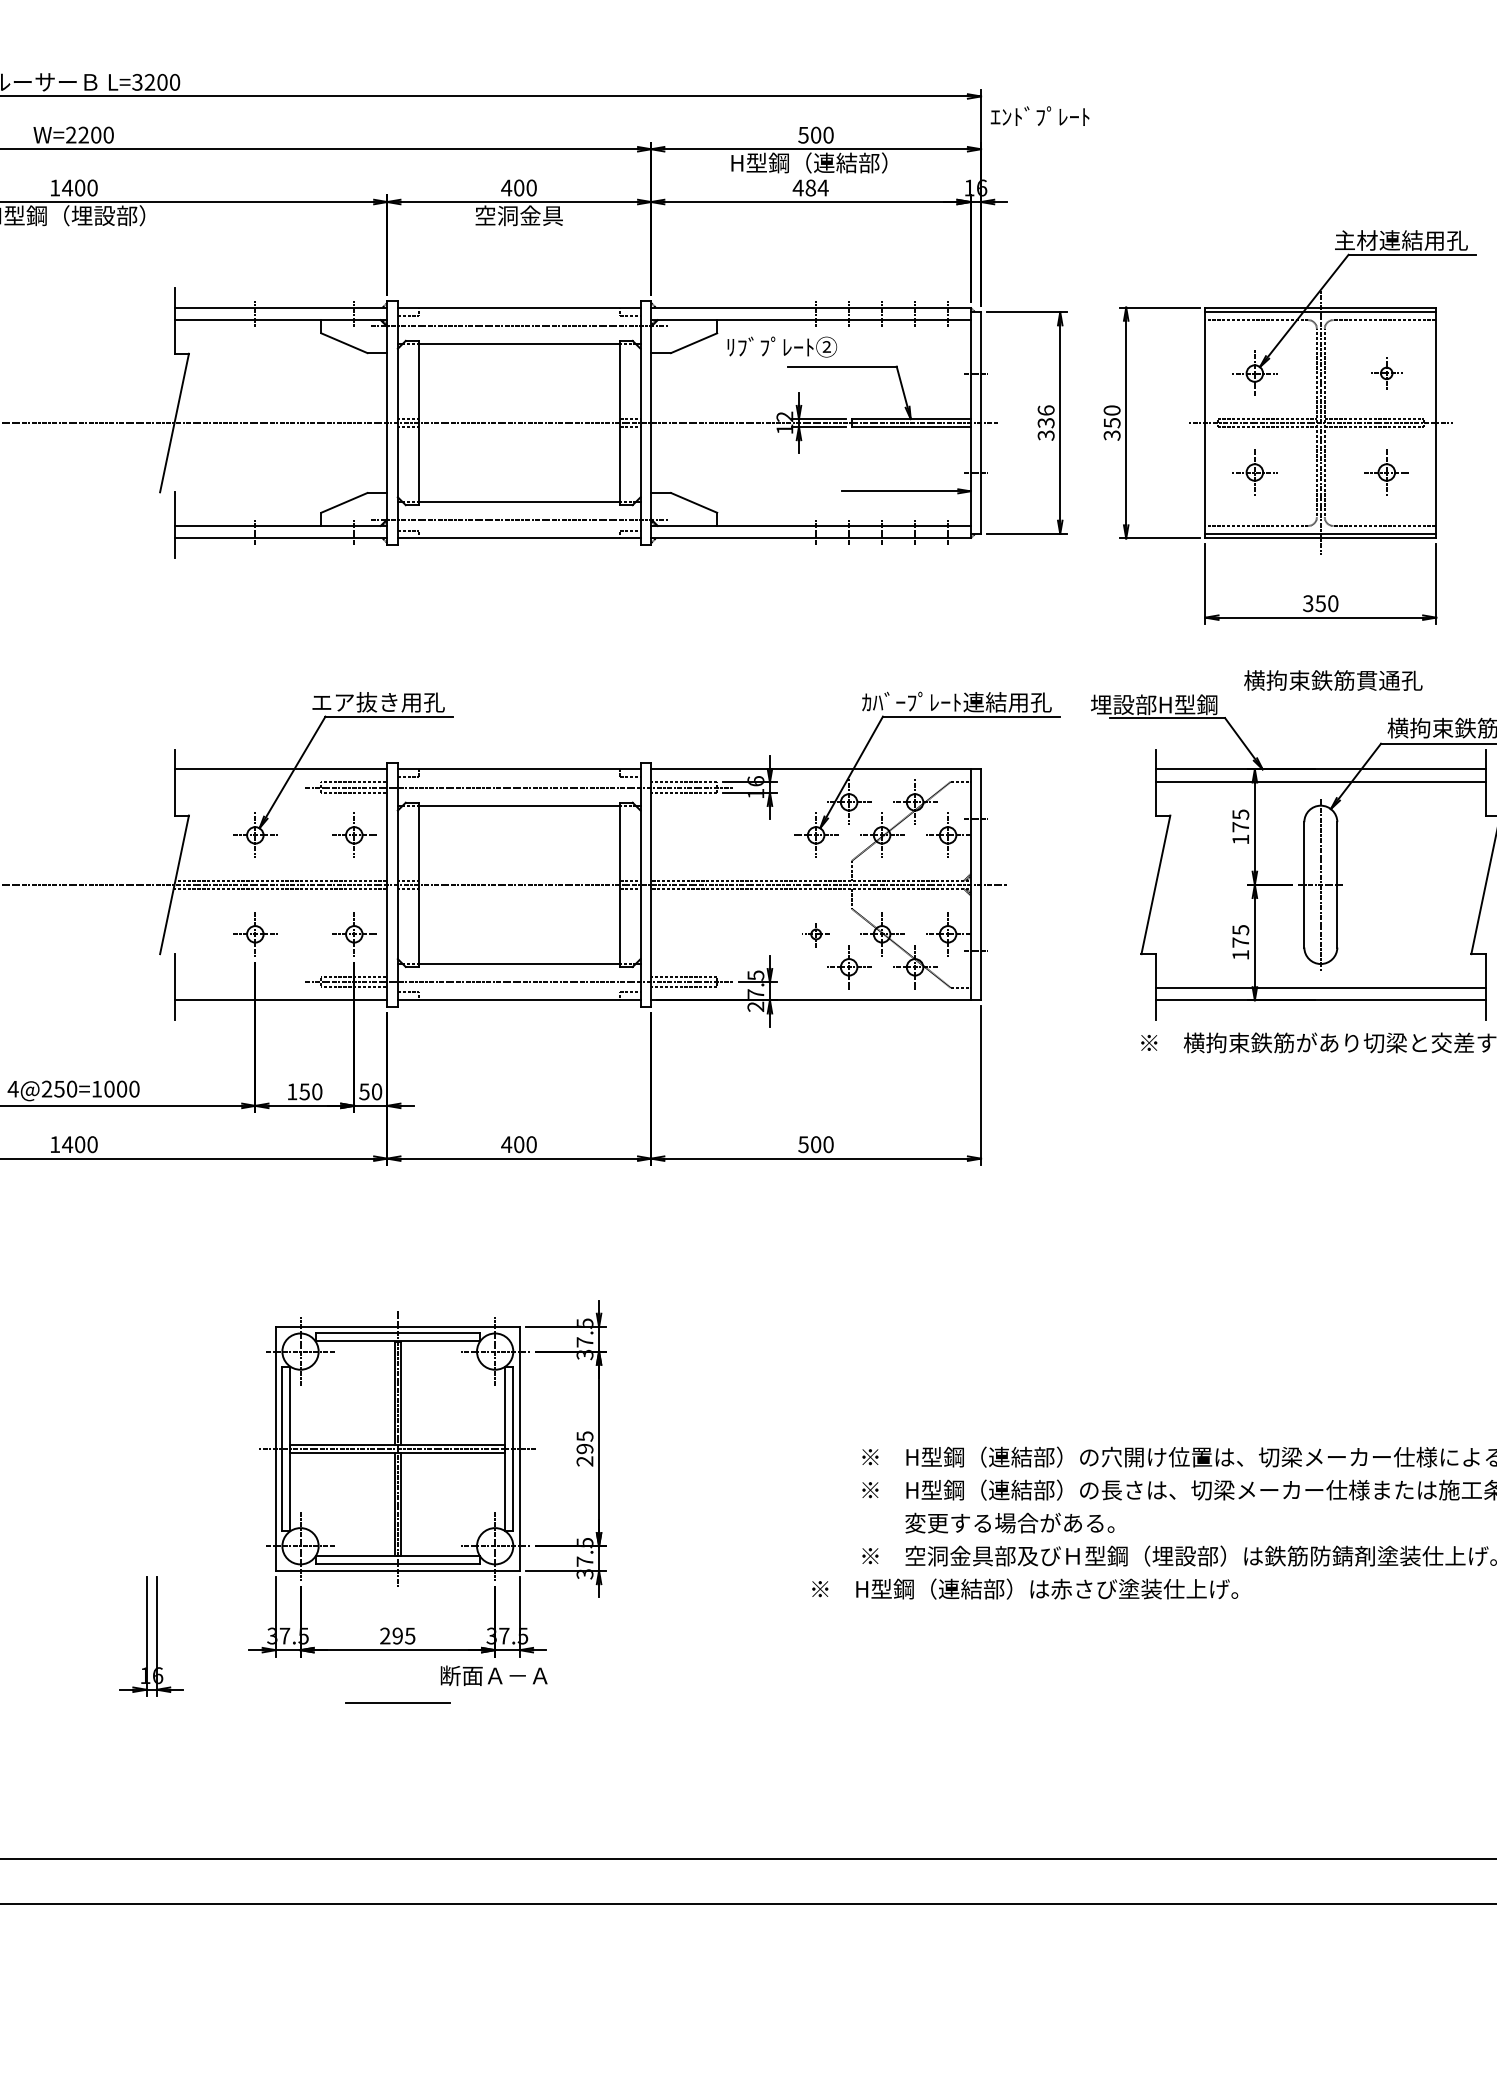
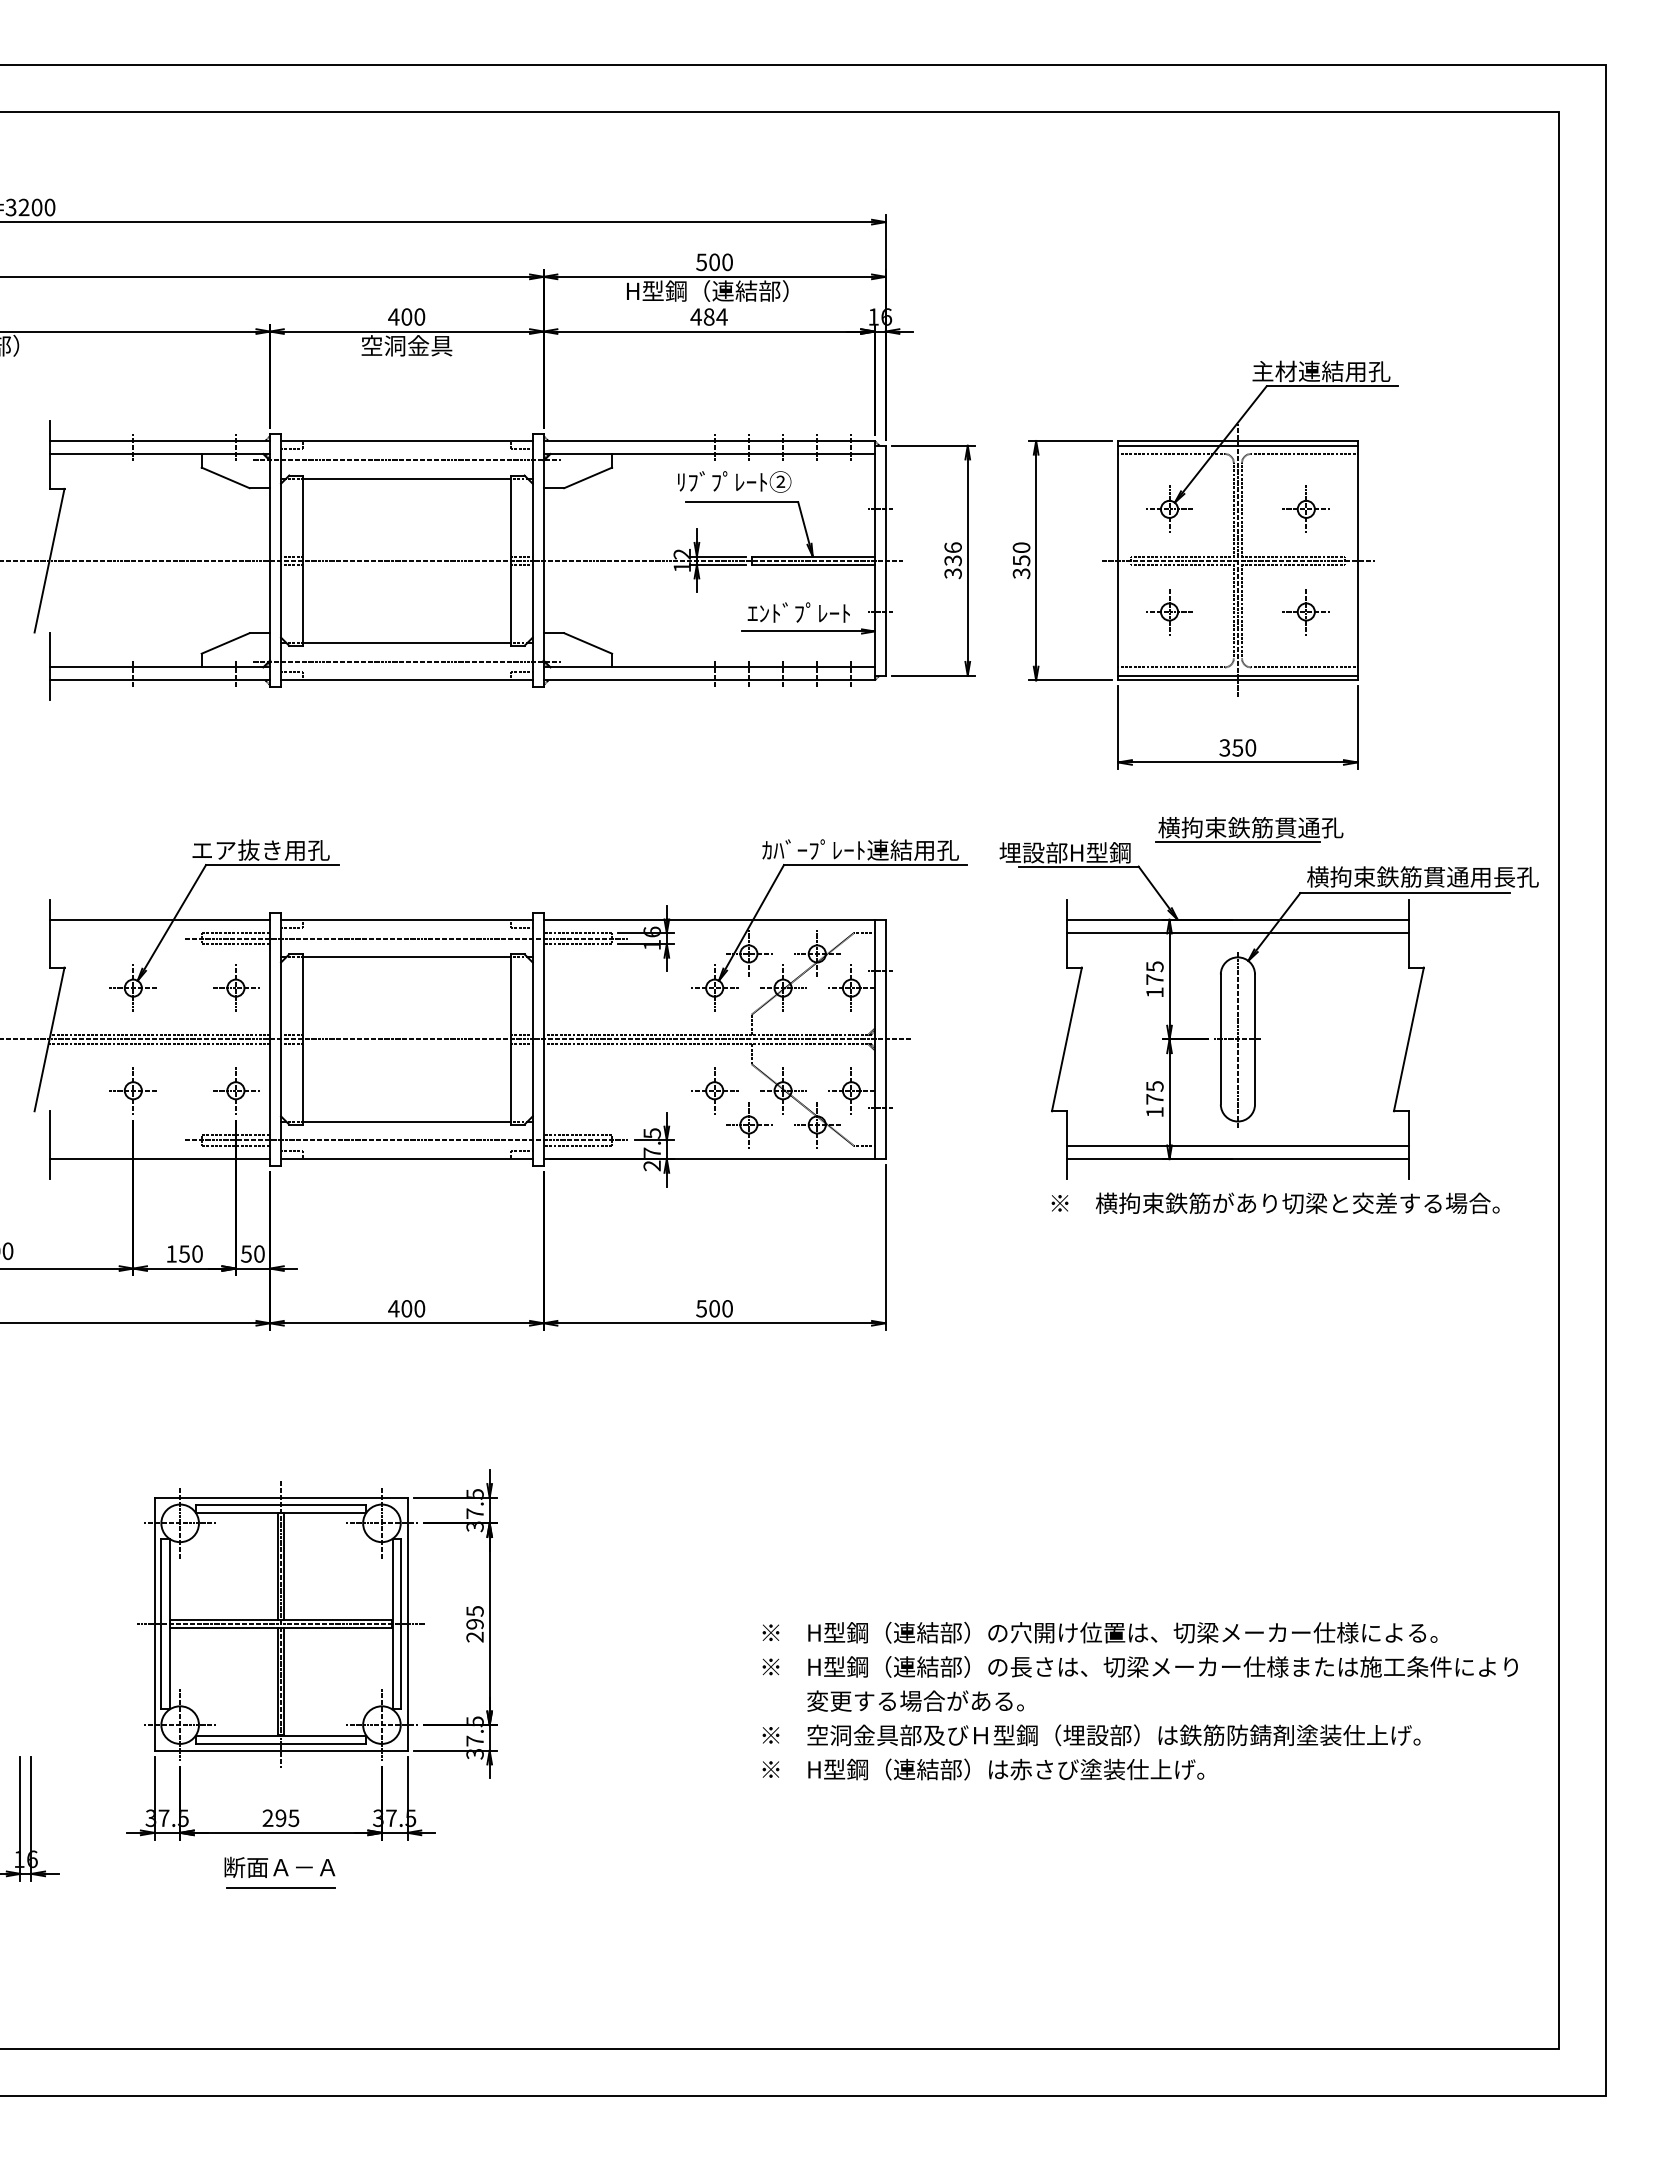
text: (1039, 116) -> (798, 612), moved
text: (782, 346) -> (734, 481), moved
part: (1386, 372) -> (1305, 508), size x1.43
line: (1320, 693) -> (1237, 841), added
part: (815, 934) -> (714, 1090), size x1.67
text: (1025, 1589) -> (983, 1769), moved
text: (493, 1674) -> (279, 1866), moved

